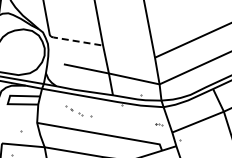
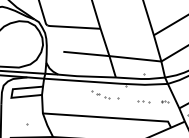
line: (76, 41) -> (73, 27), dashed -> solid
part: (78, 111) -> (105, 95), moved
part: (138, 122) -> (144, 102), added

